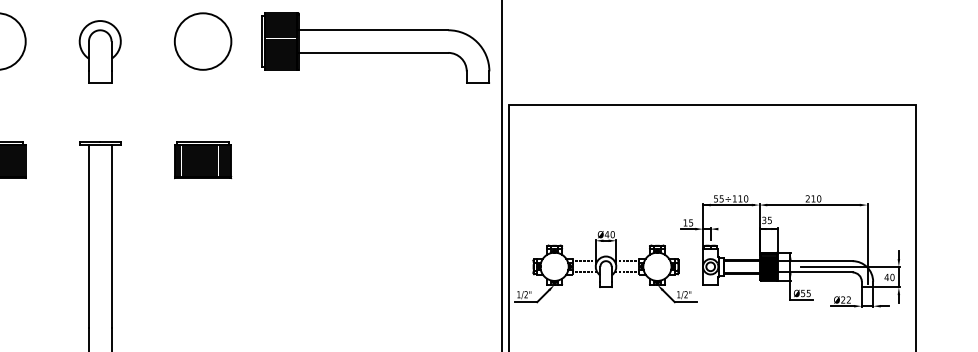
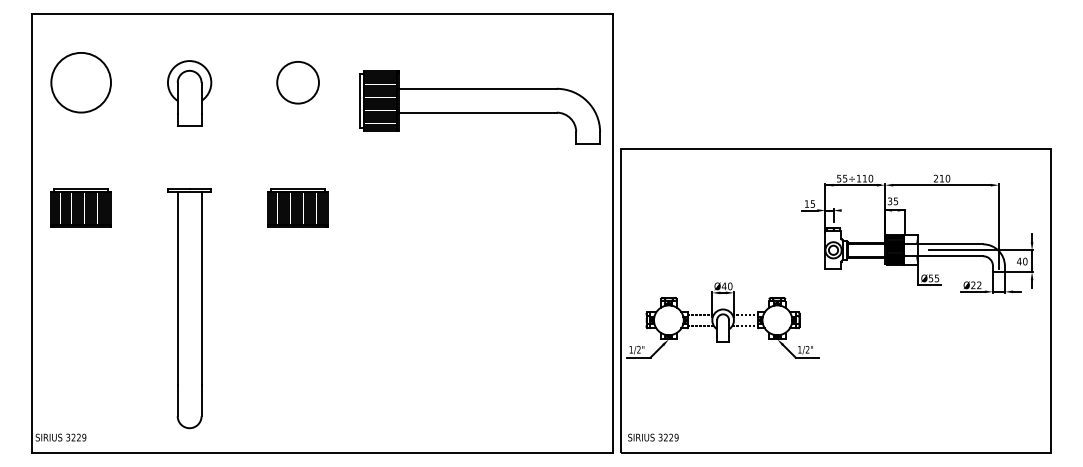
circle: (202, 41) -> (297, 82), size x0.7
part: (375, 47) -> (479, 107), moved
part: (790, 250) -> (917, 233), moved

